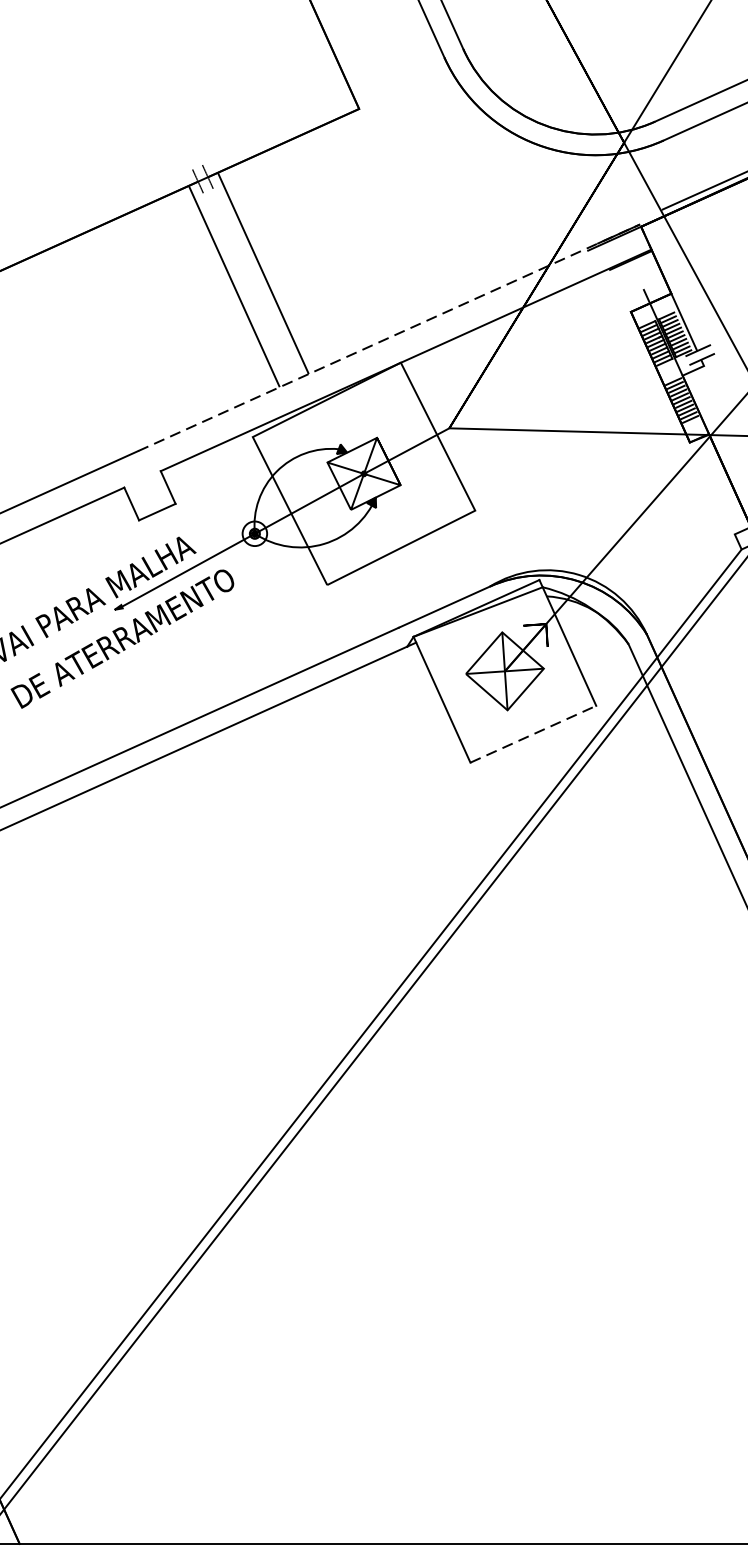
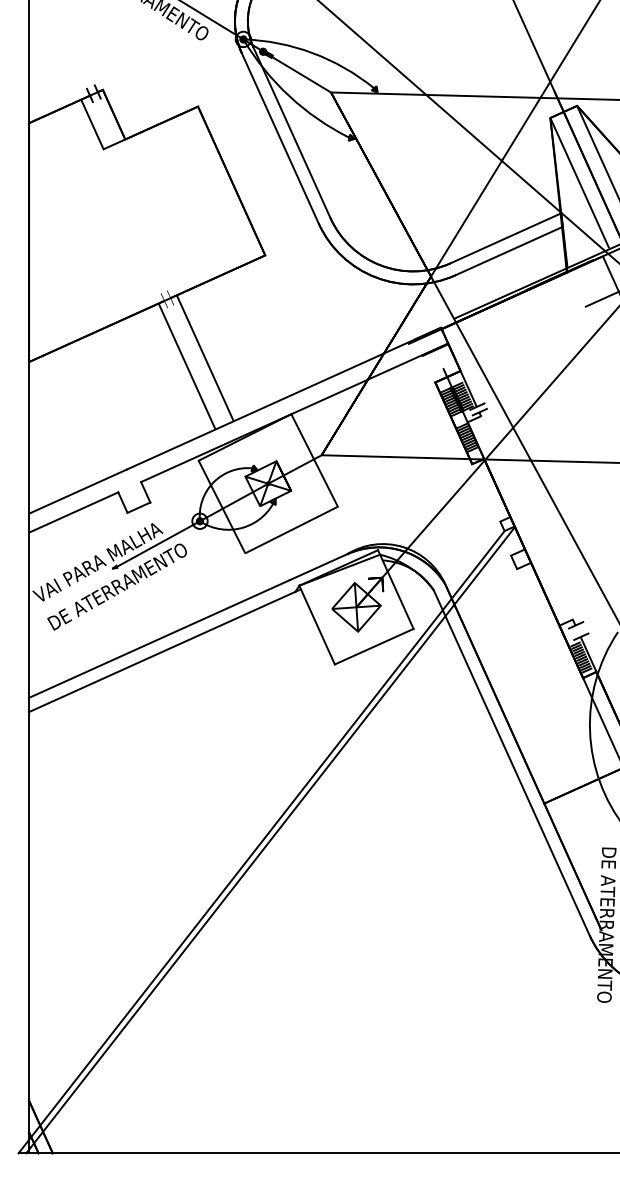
line: (389, 337) -> (284, 398), dashed -> solid
line: (533, 733) -> (374, 646), dashed -> solid

